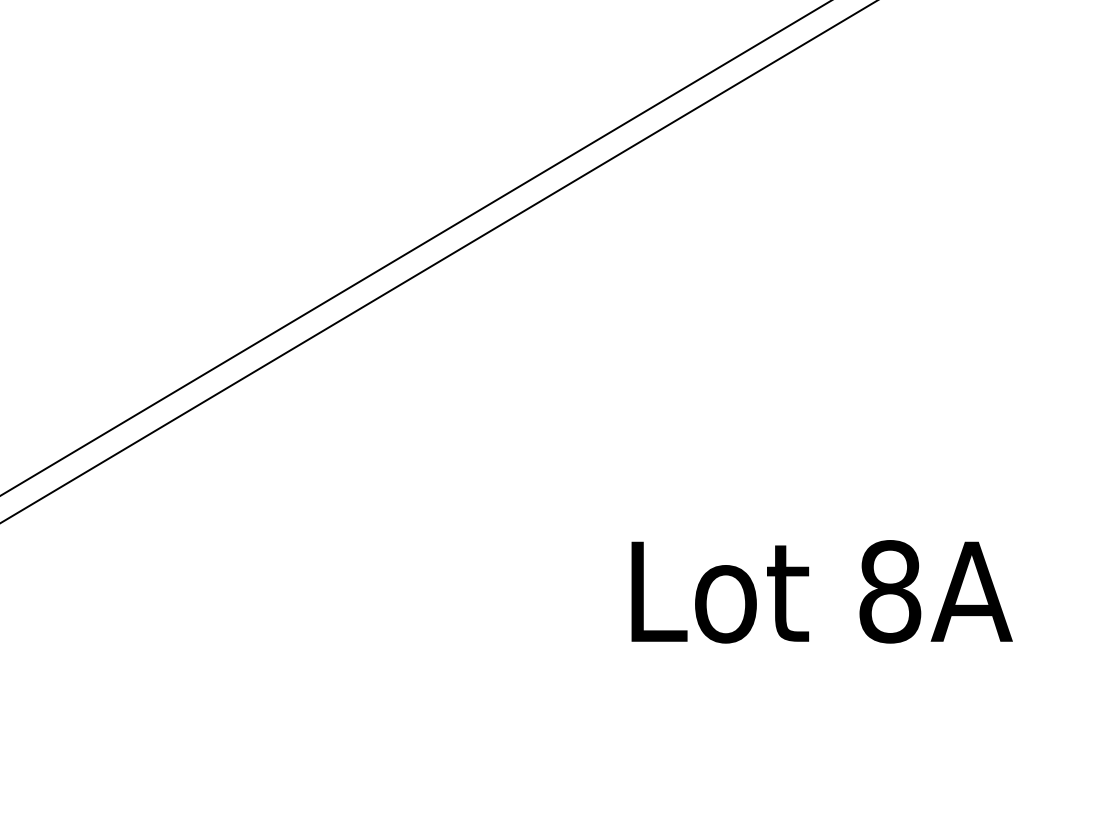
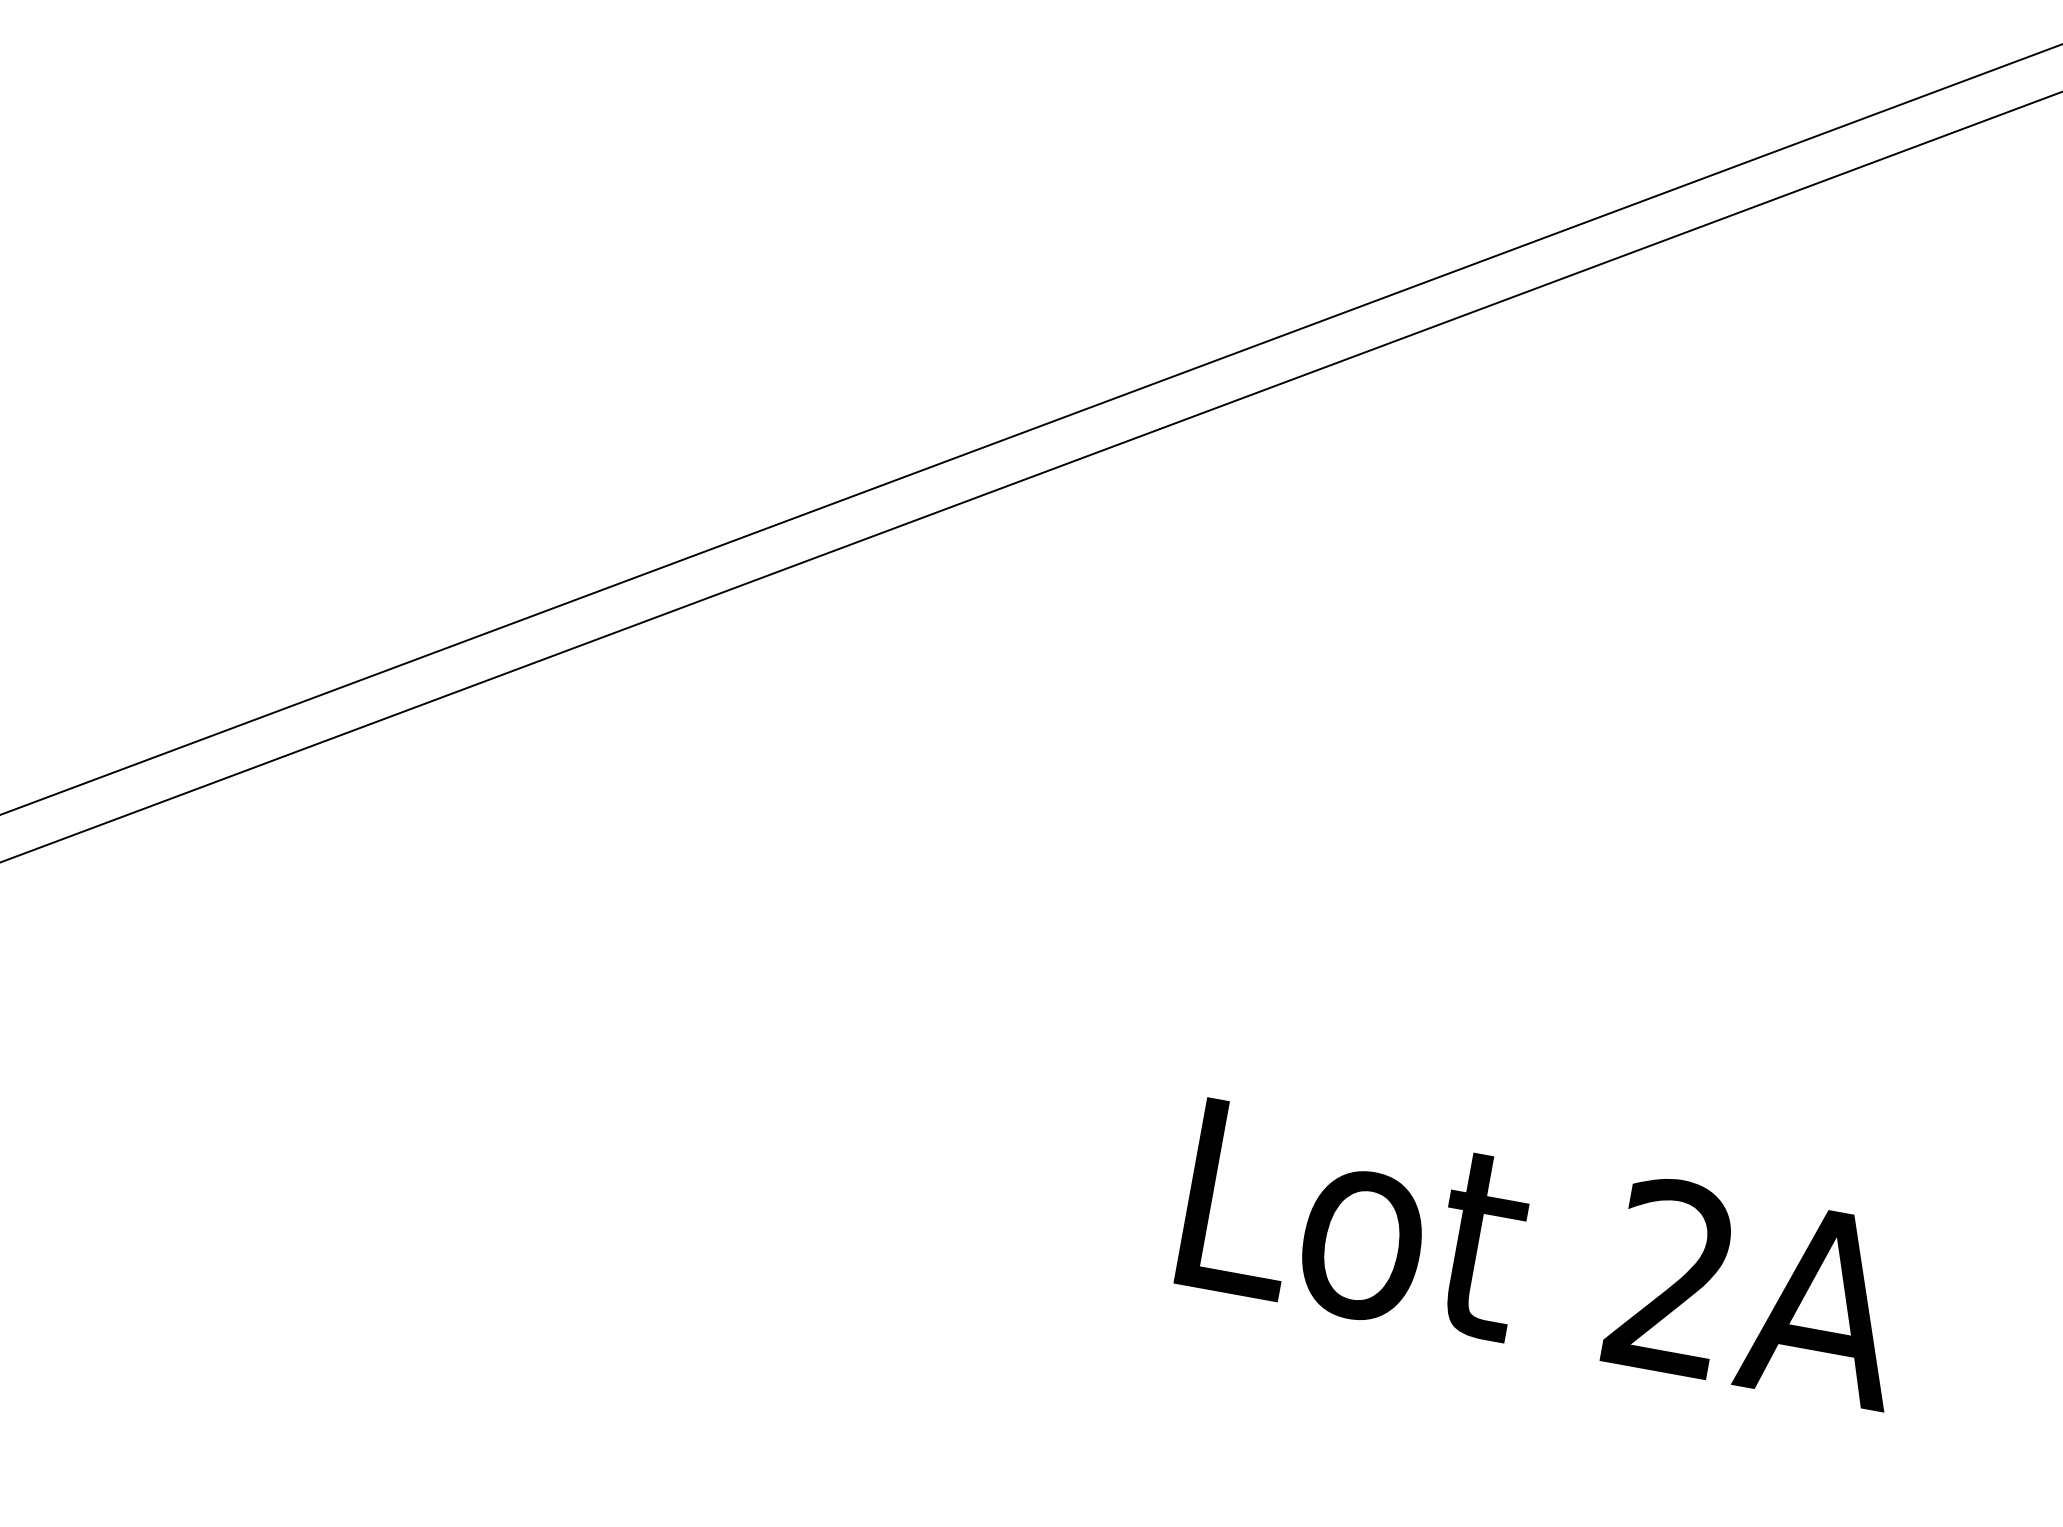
text: (890, 591) -> (1672, 1277), 8A -> 2A

